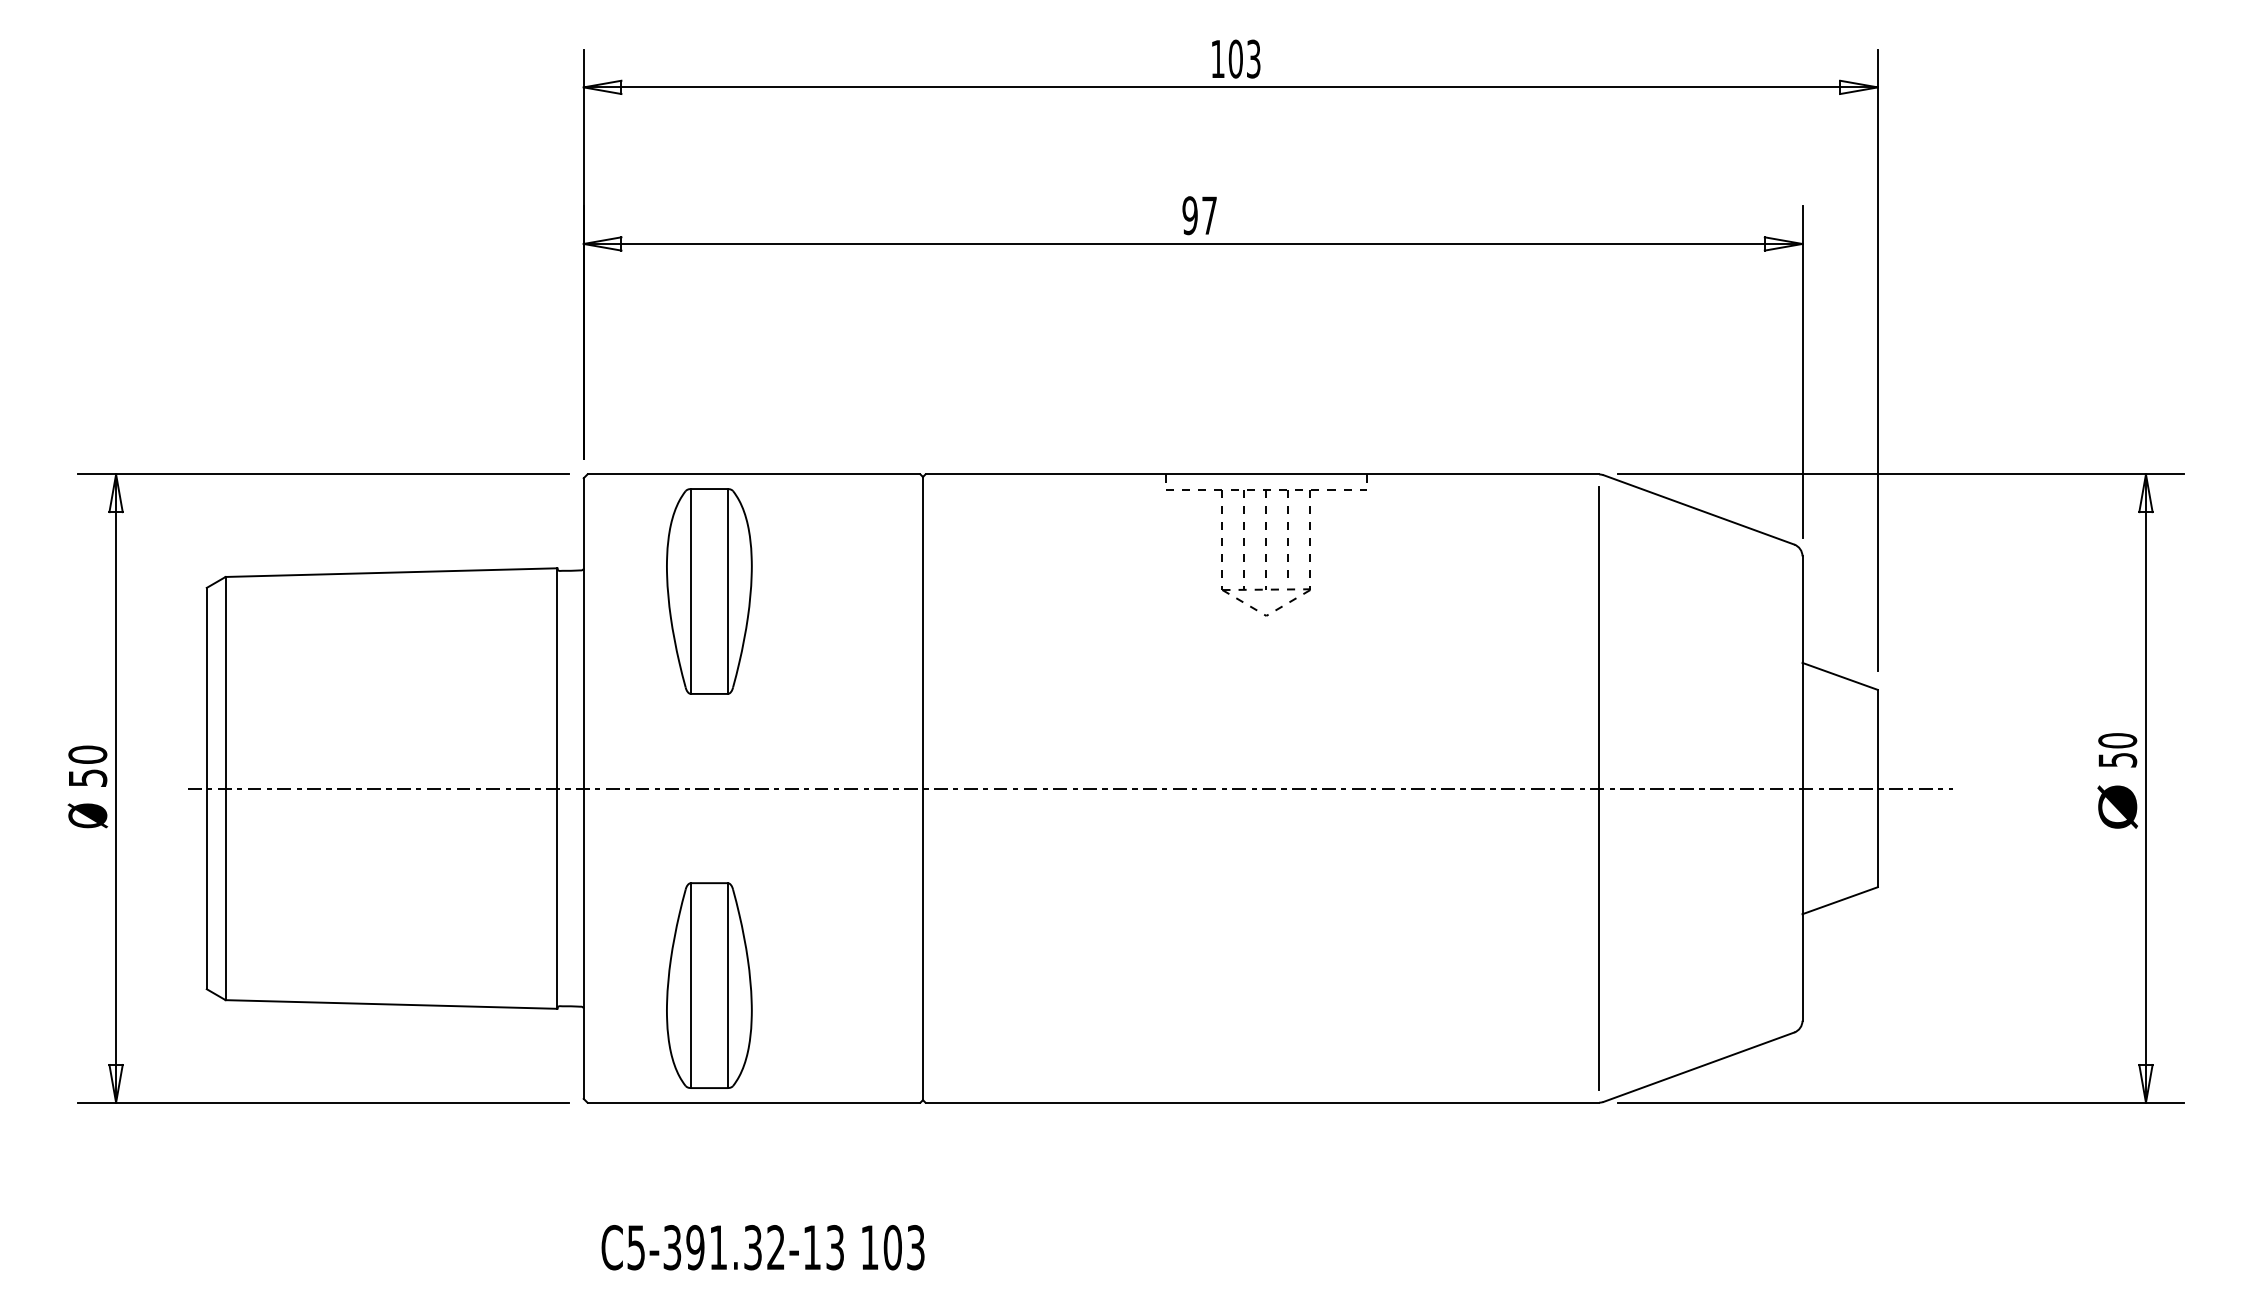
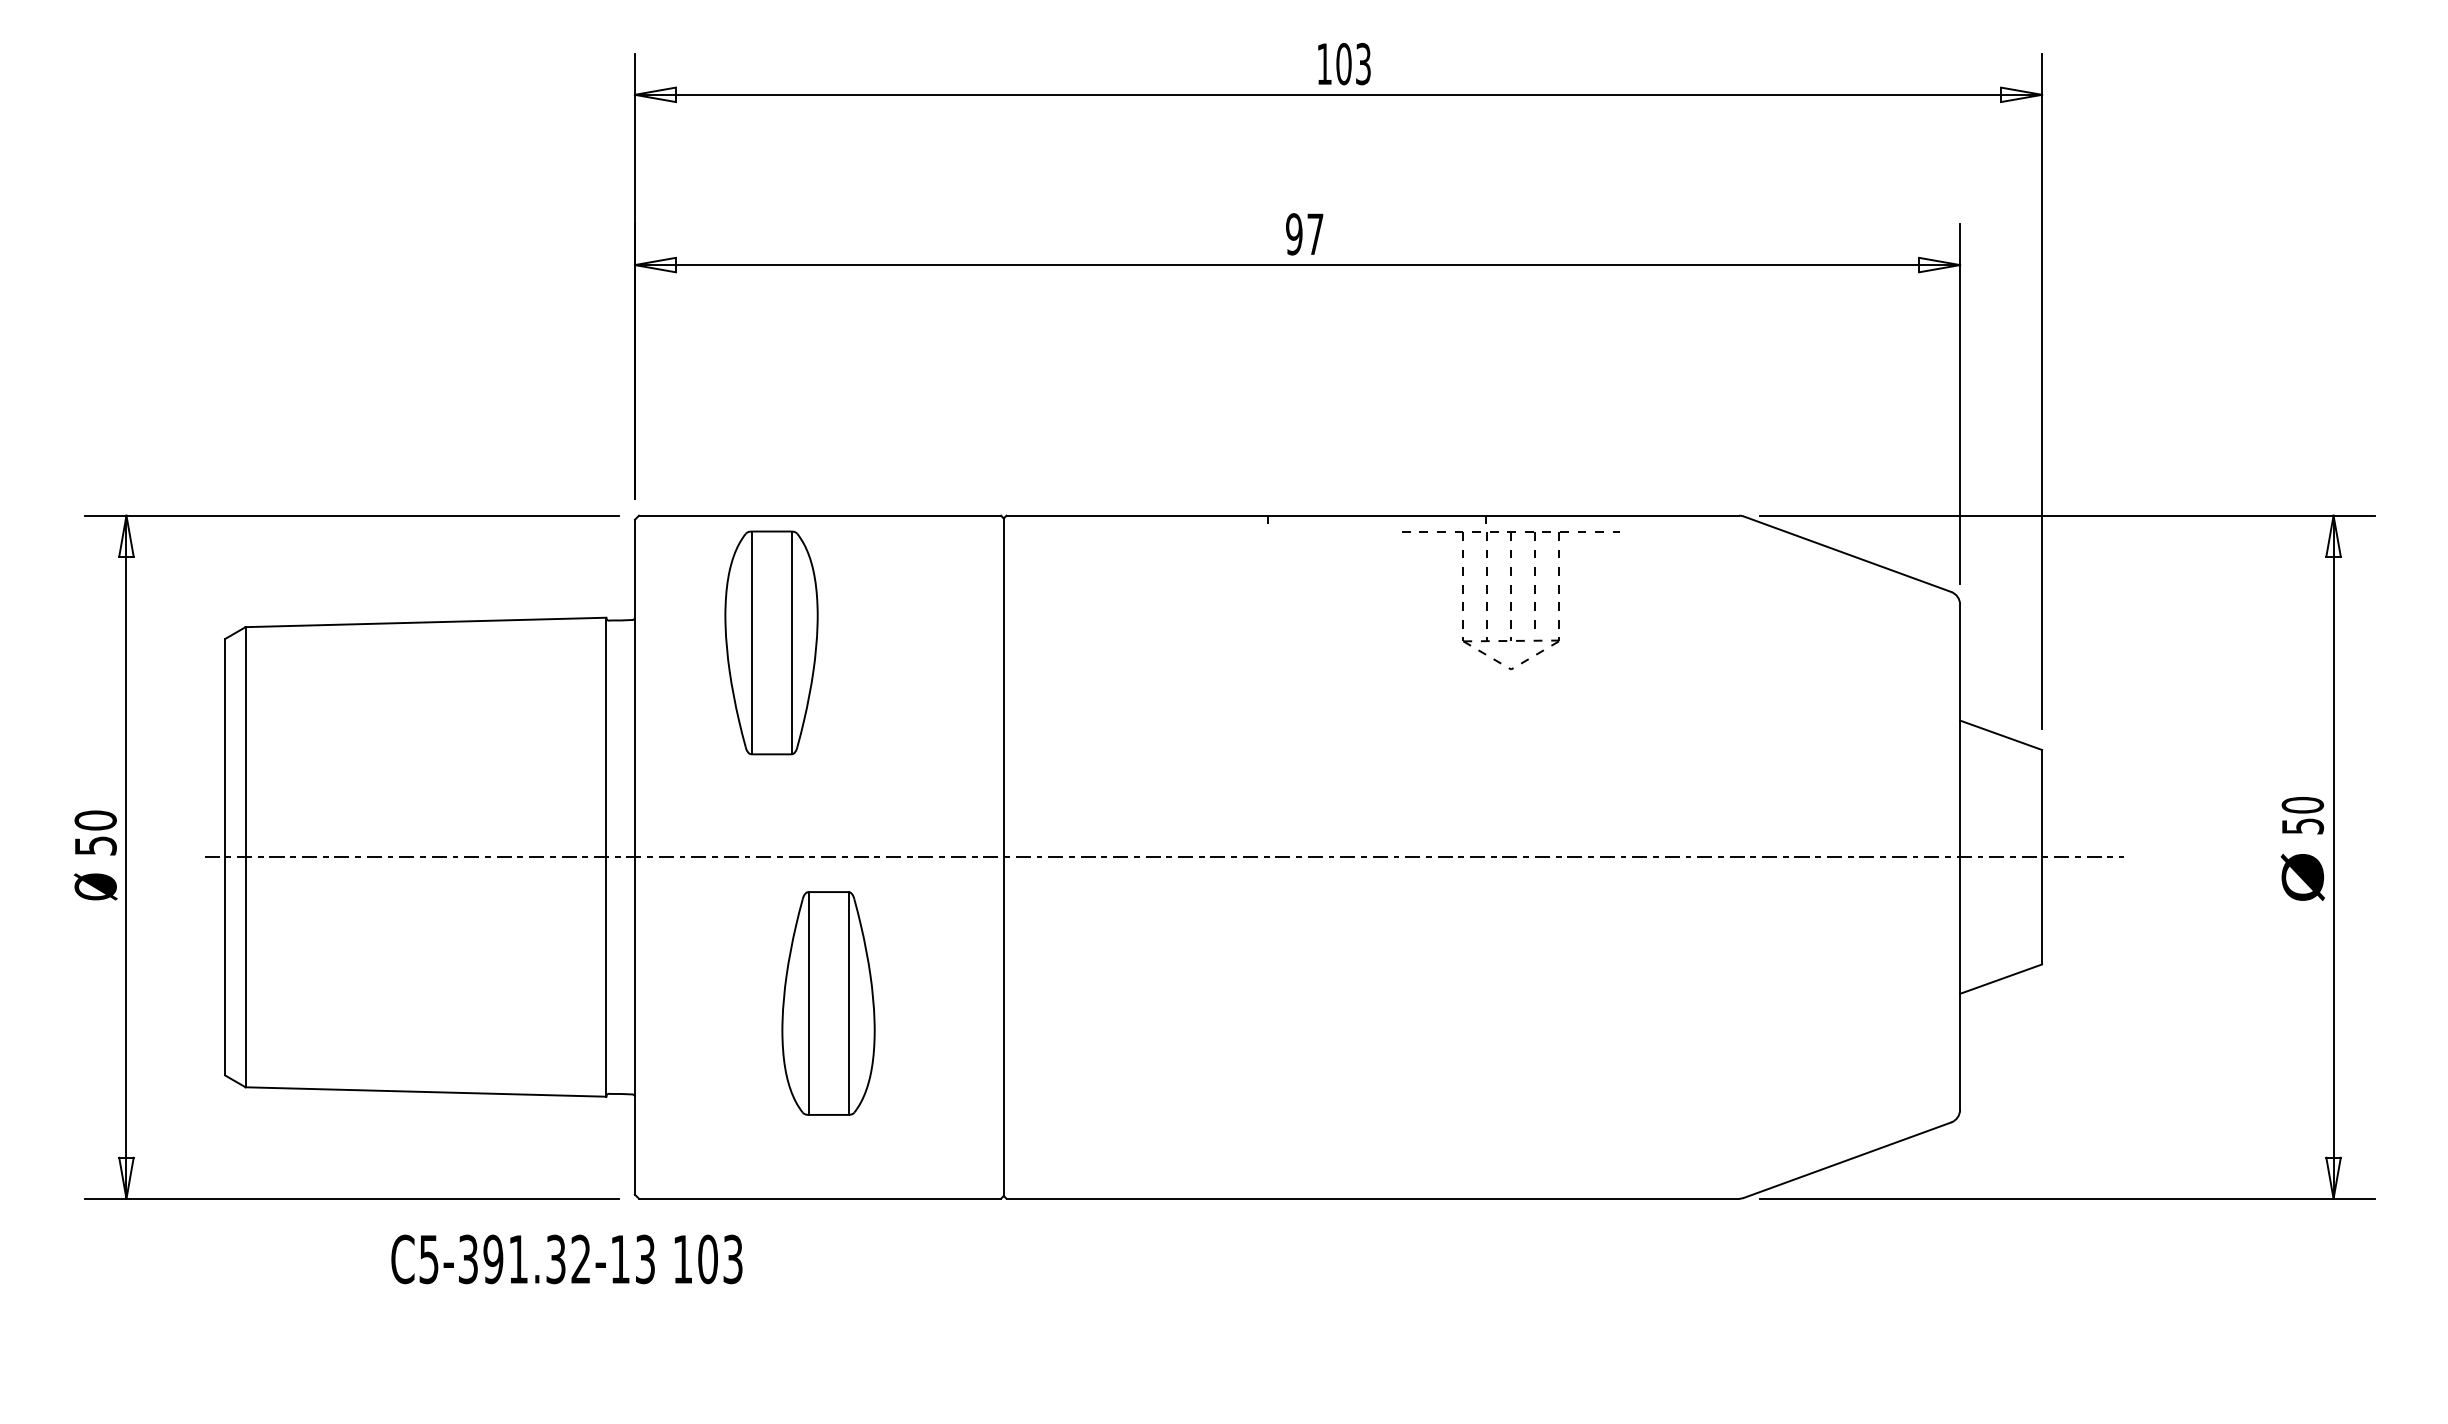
part: (1265, 552) -> (1510, 600), moved
line: (1599, 788) -> (1739, 857), removed
part: (709, 985) -> (828, 1003), moved
text: (762, 1247) -> (566, 1259), moved

